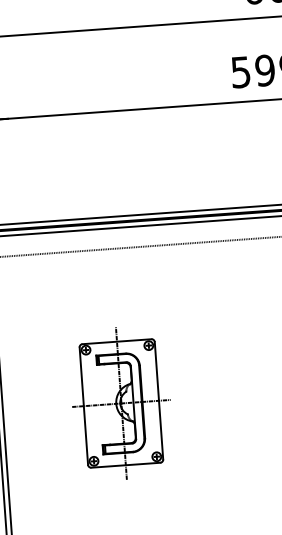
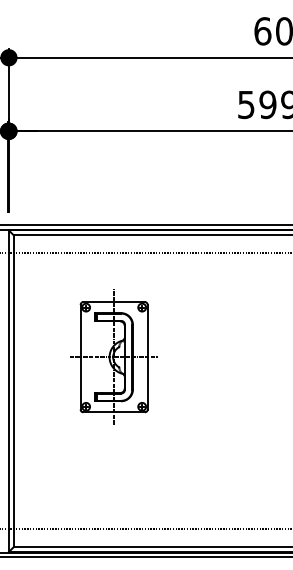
part: (120, 402) -> (113, 356), moved

